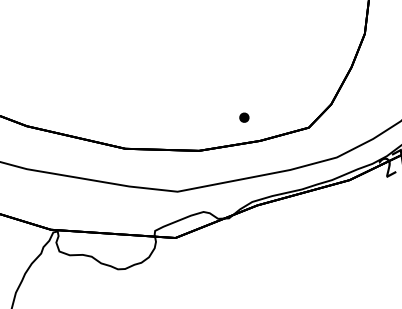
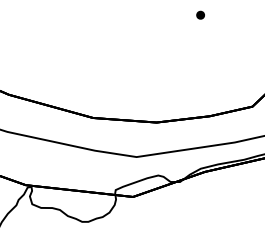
part: (244, 117) -> (200, 15), moved

